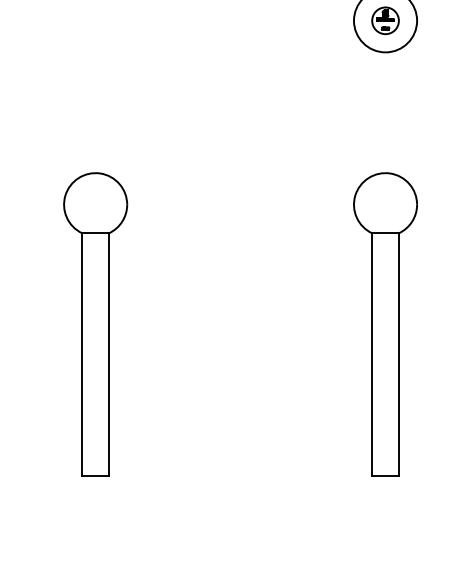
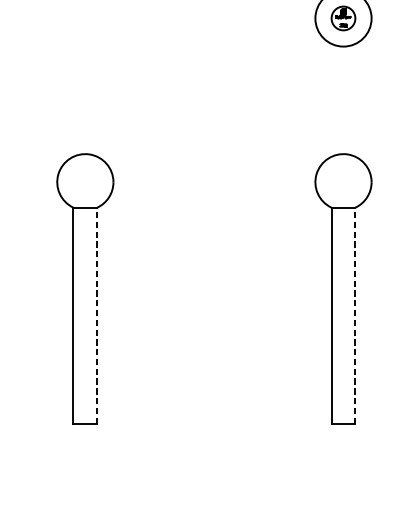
line: (109, 354) -> (97, 315), solid -> dashed
line: (398, 354) -> (355, 315), solid -> dashed

